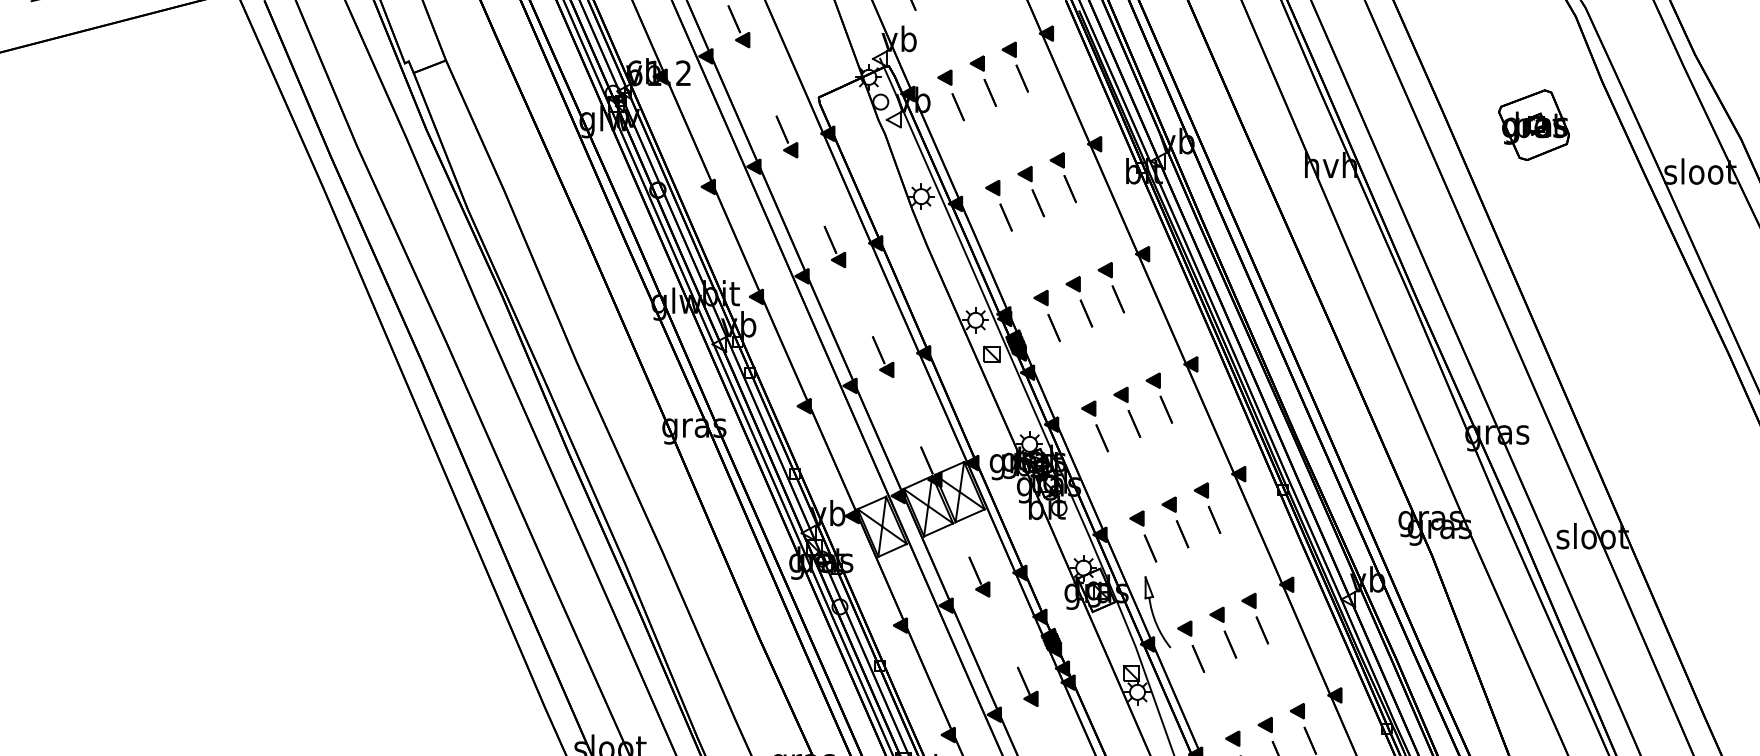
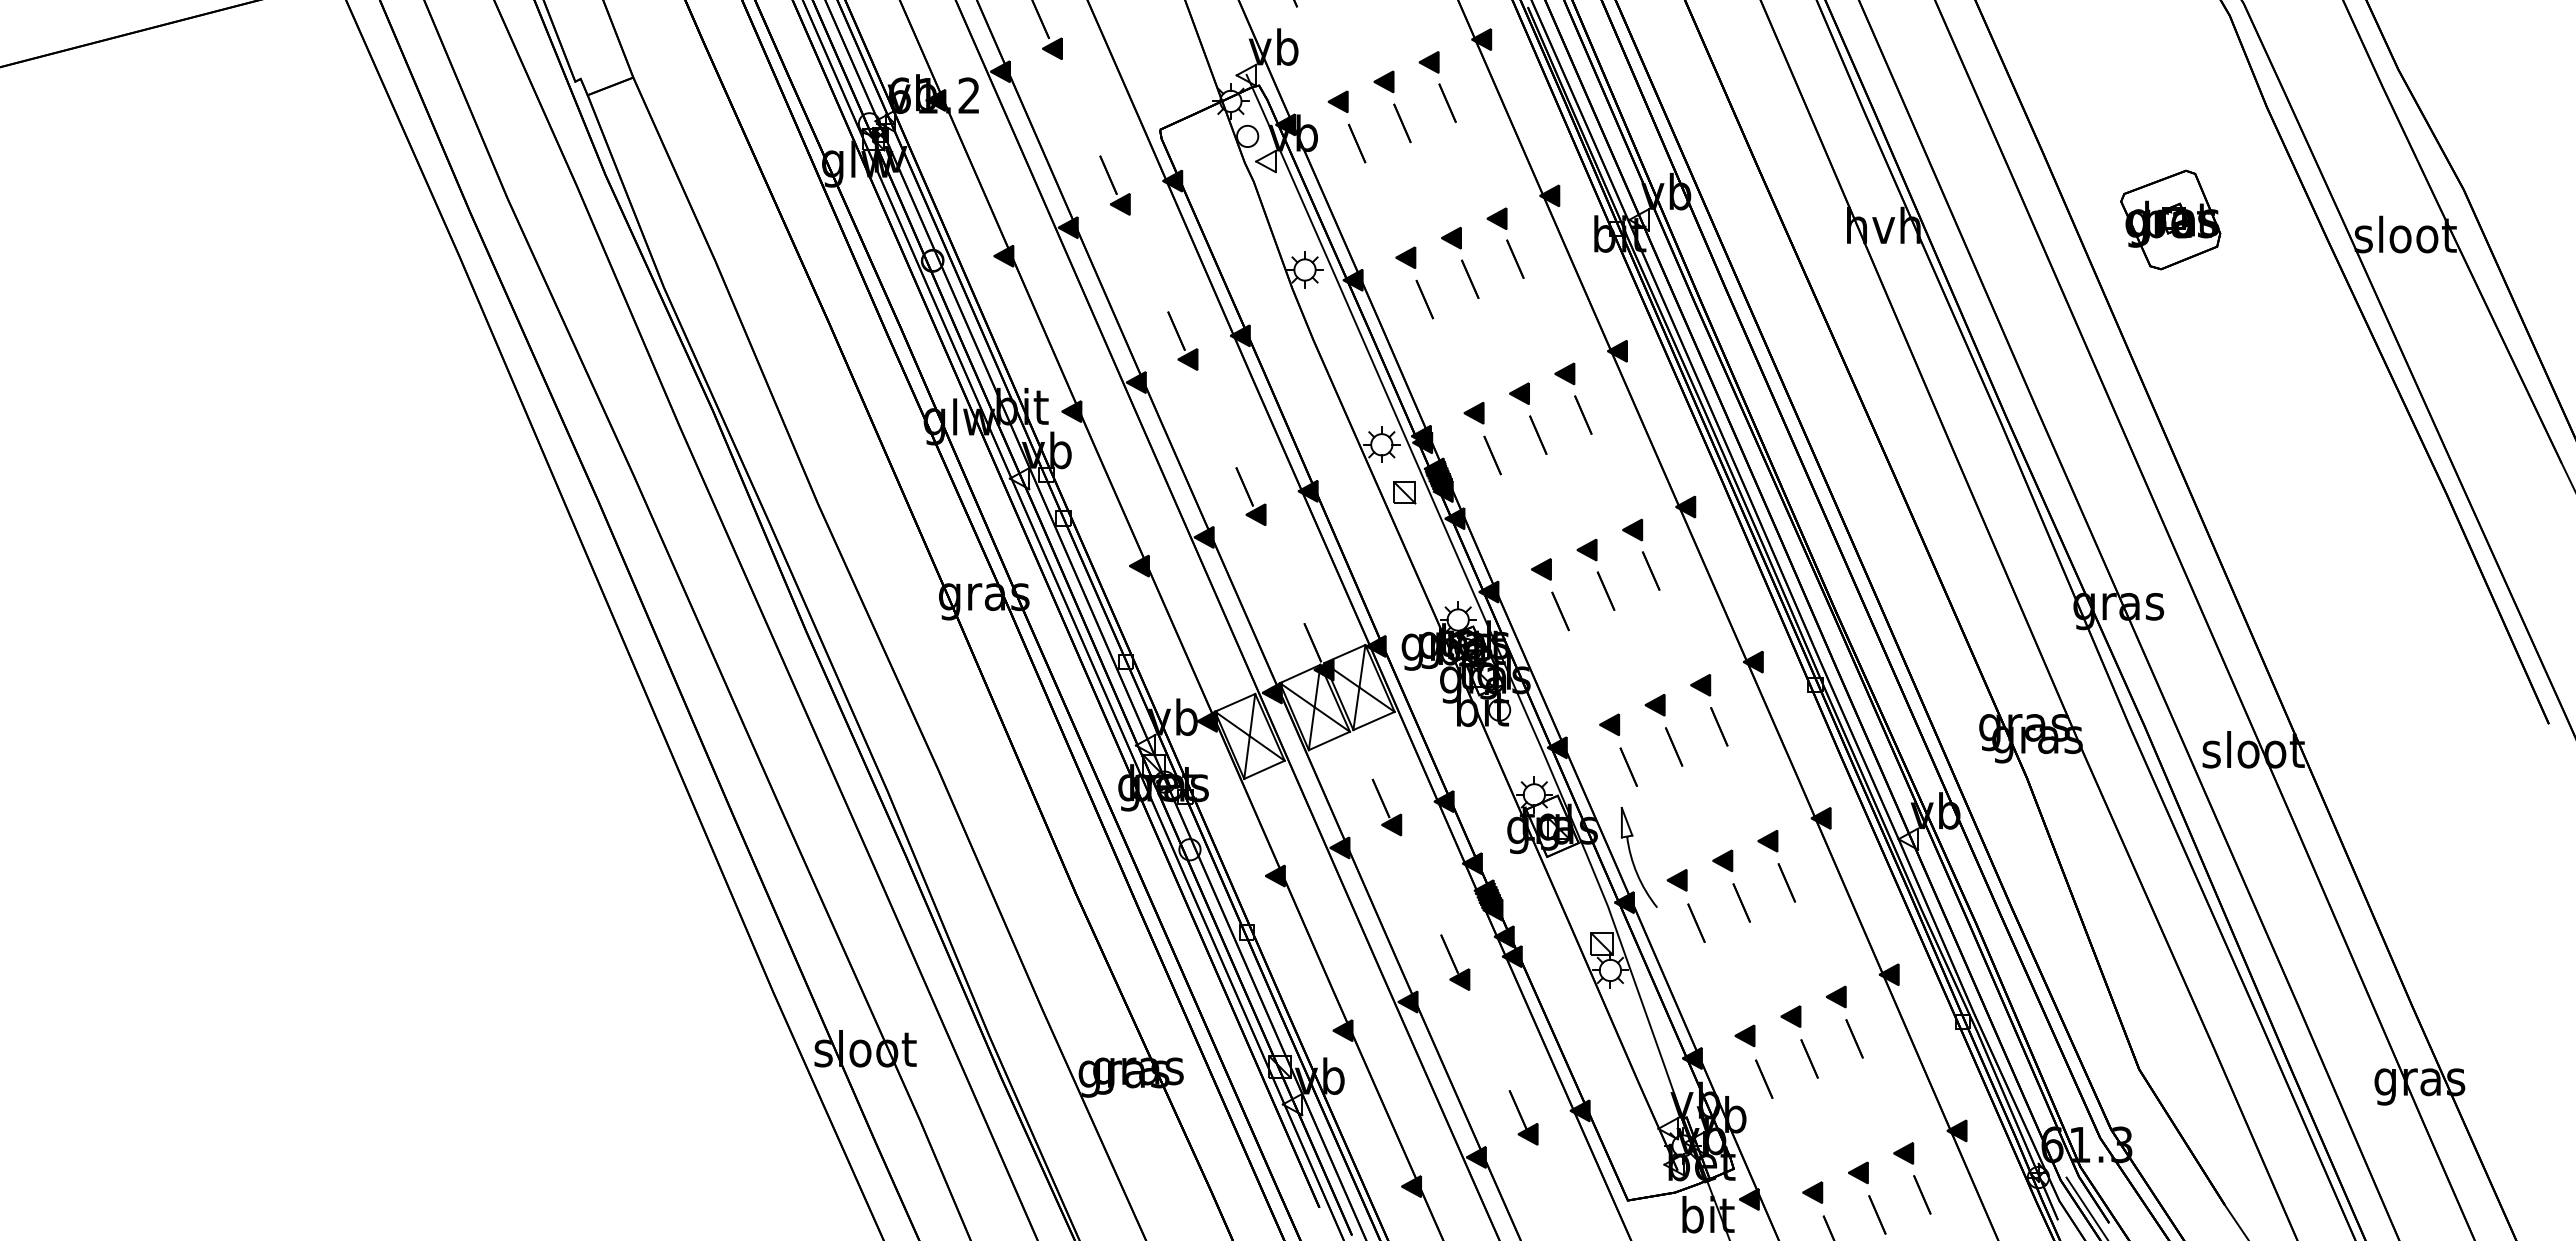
part: (1533, 124) -> (2170, 219), moved

